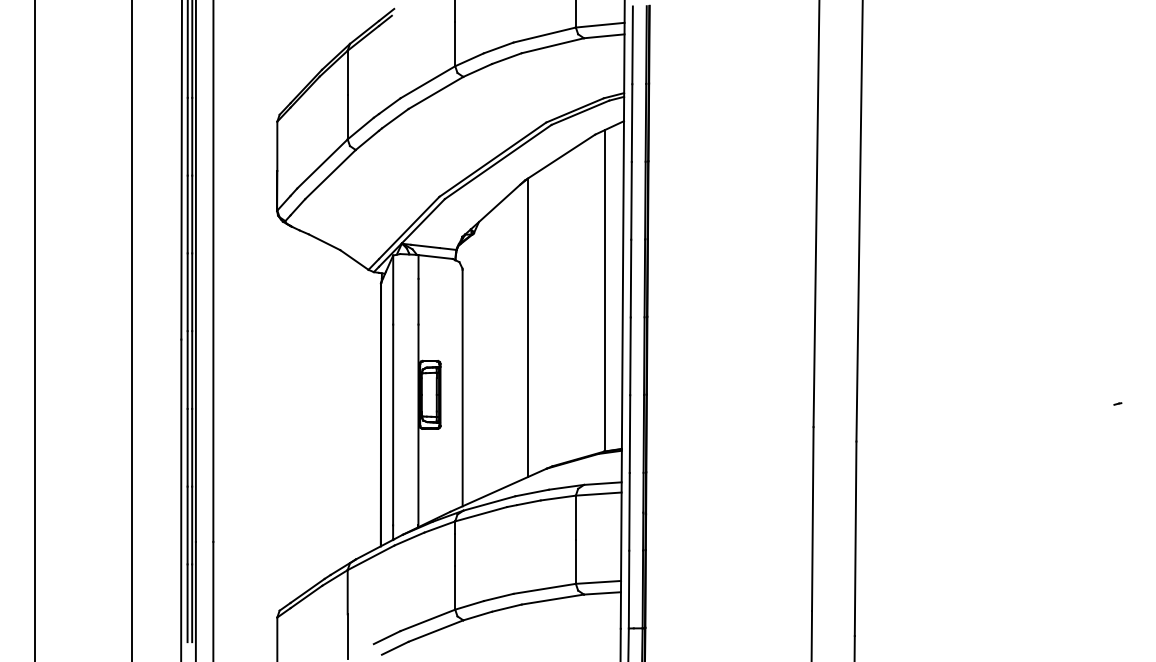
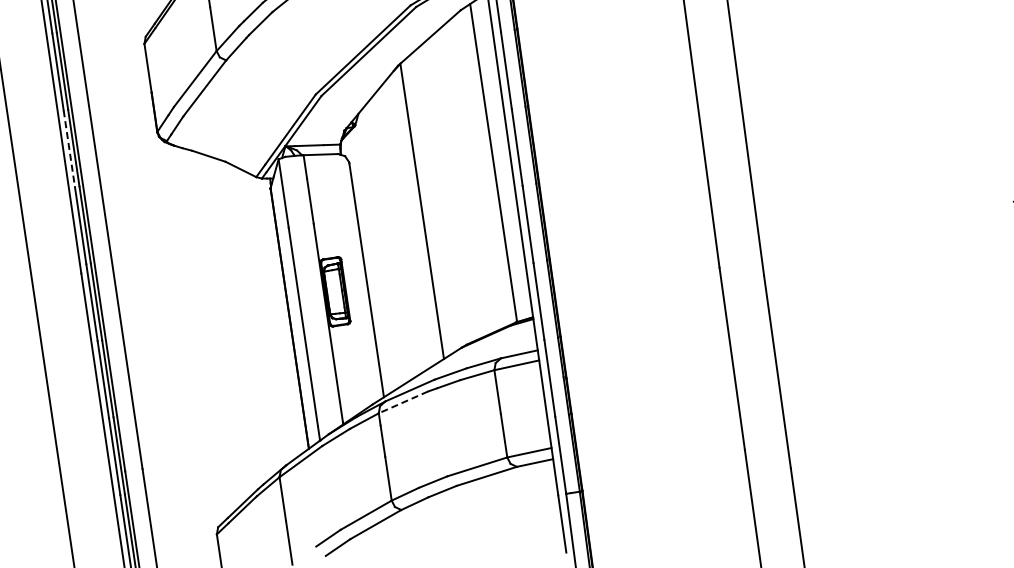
line: (187, 214) -> (69, 148), solid -> dashed
line: (481, 514) -> (403, 402), solid -> dashed

